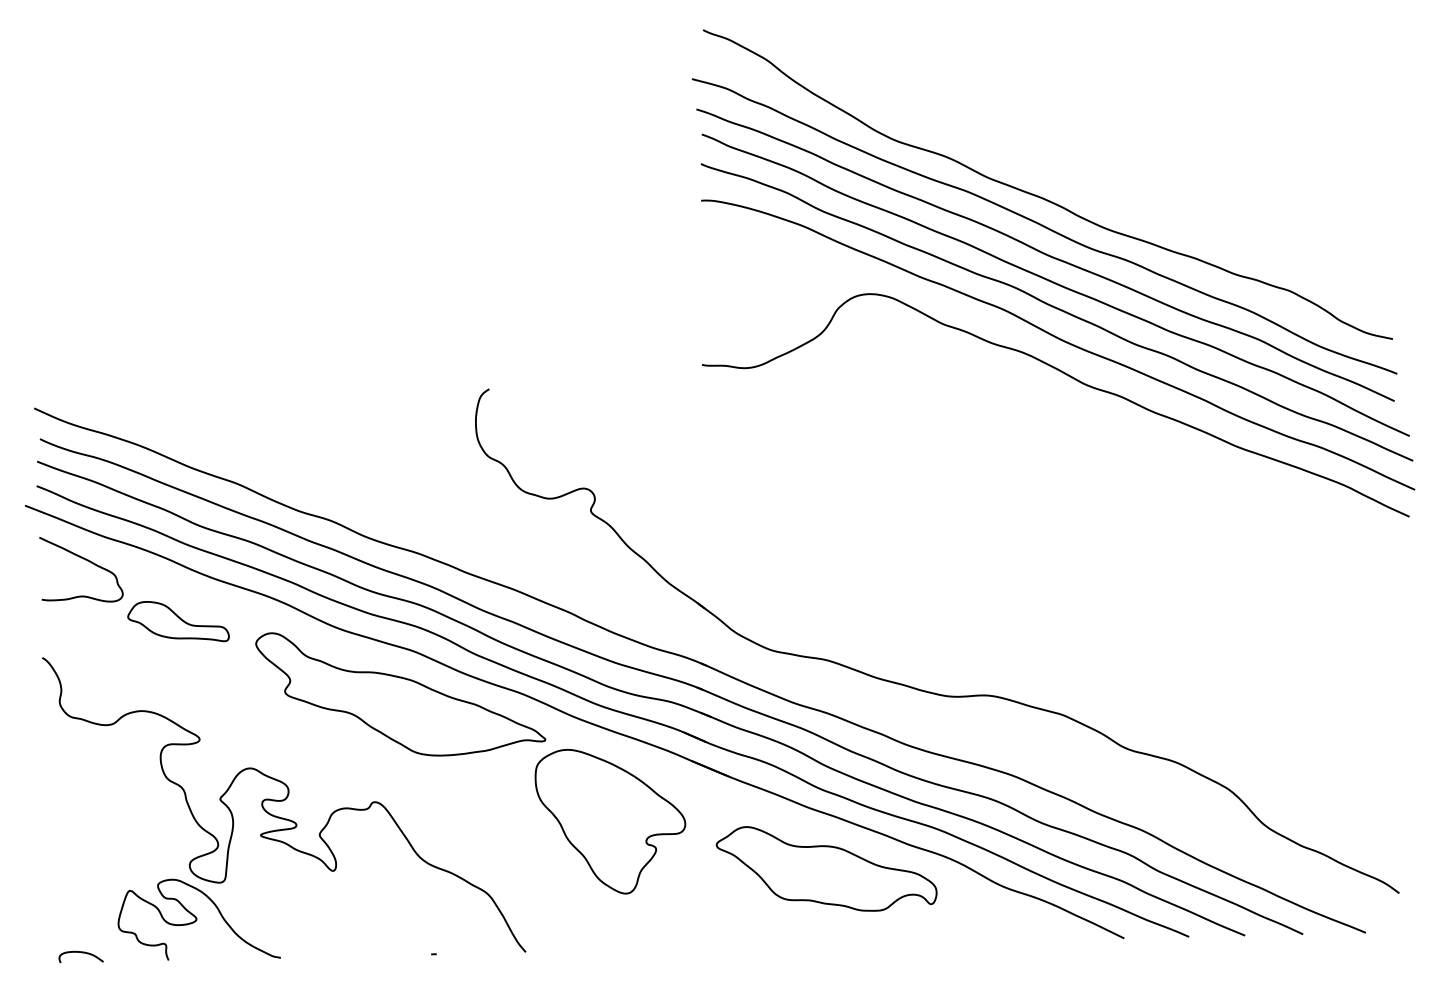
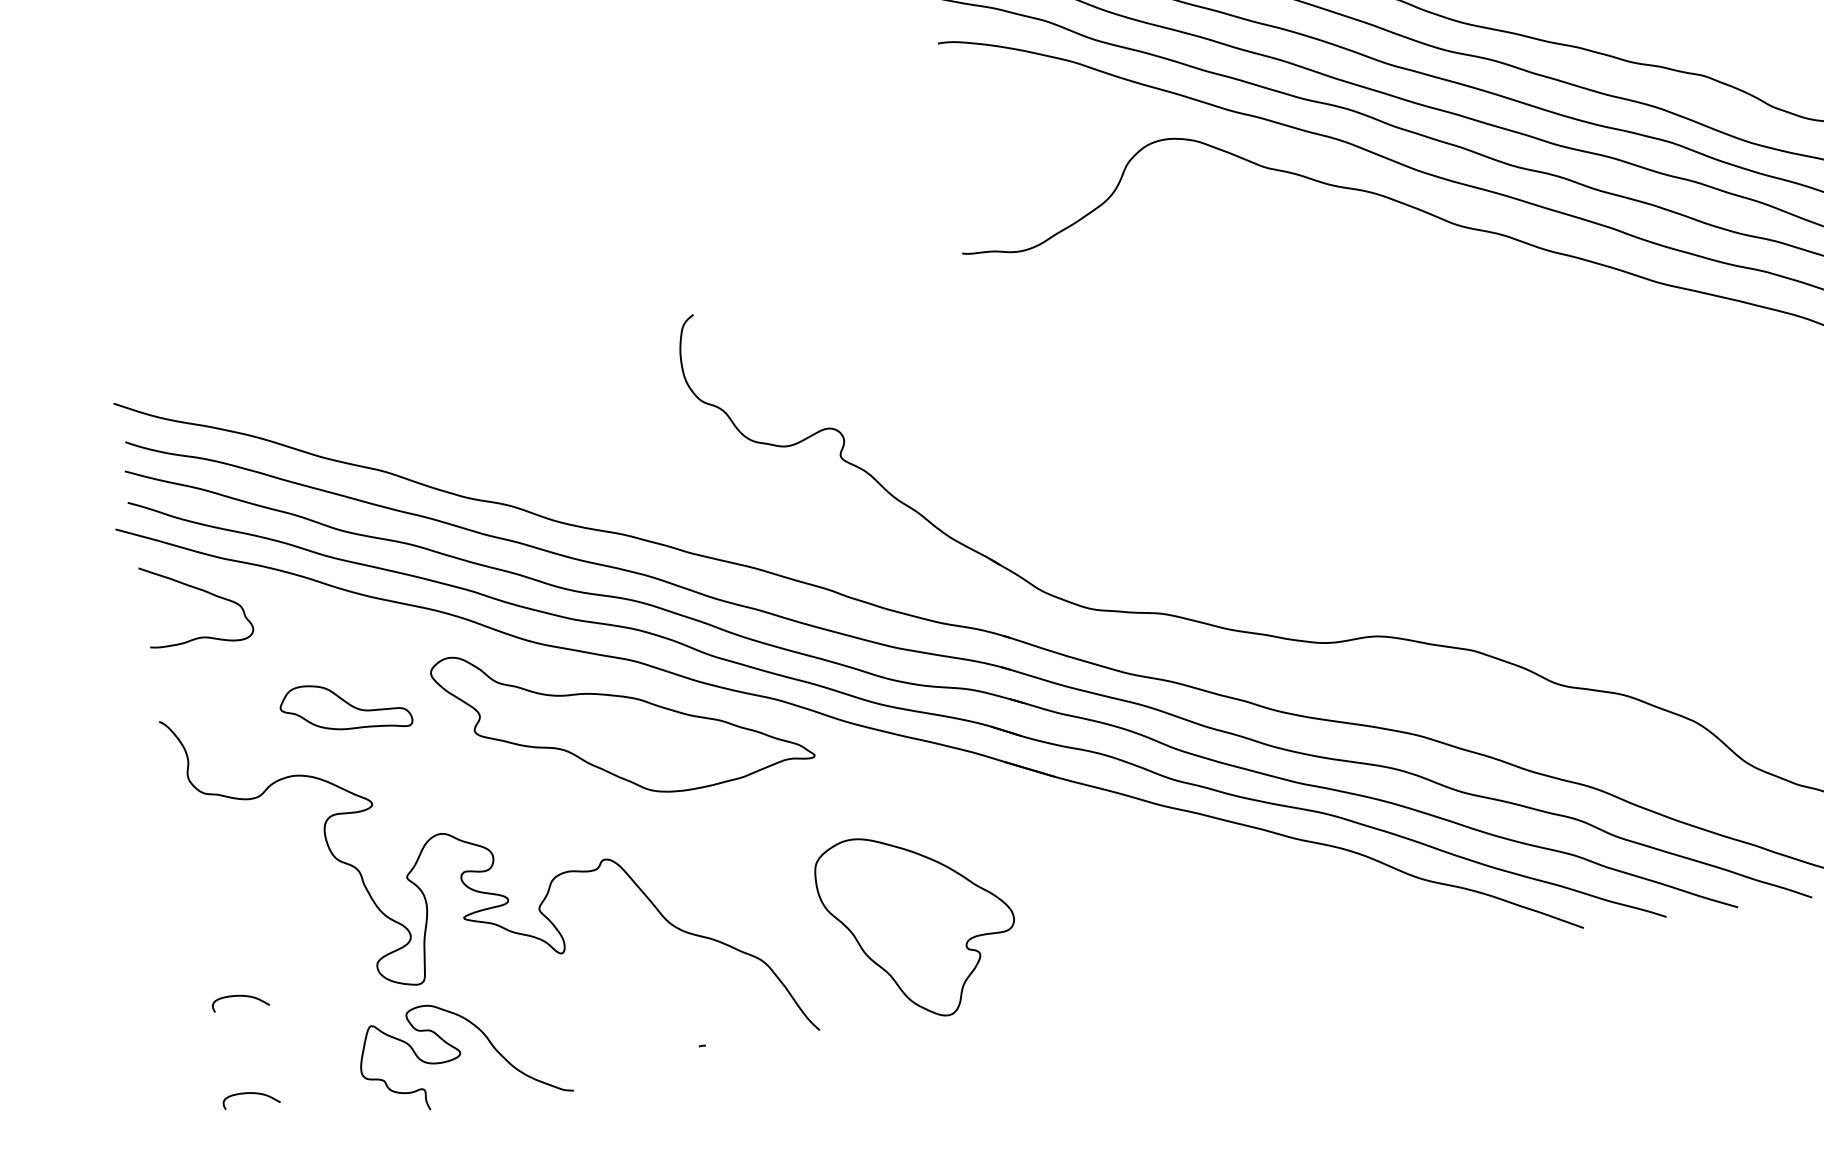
part: (178, 621) -> (345, 707), moved
part: (610, 821) -> (917, 925), moved
part: (826, 868) -> (1192, 880), removed
curve: (81, 877) -> (240, 997), added
curve: (197, 919) -> (461, 1053), moved

